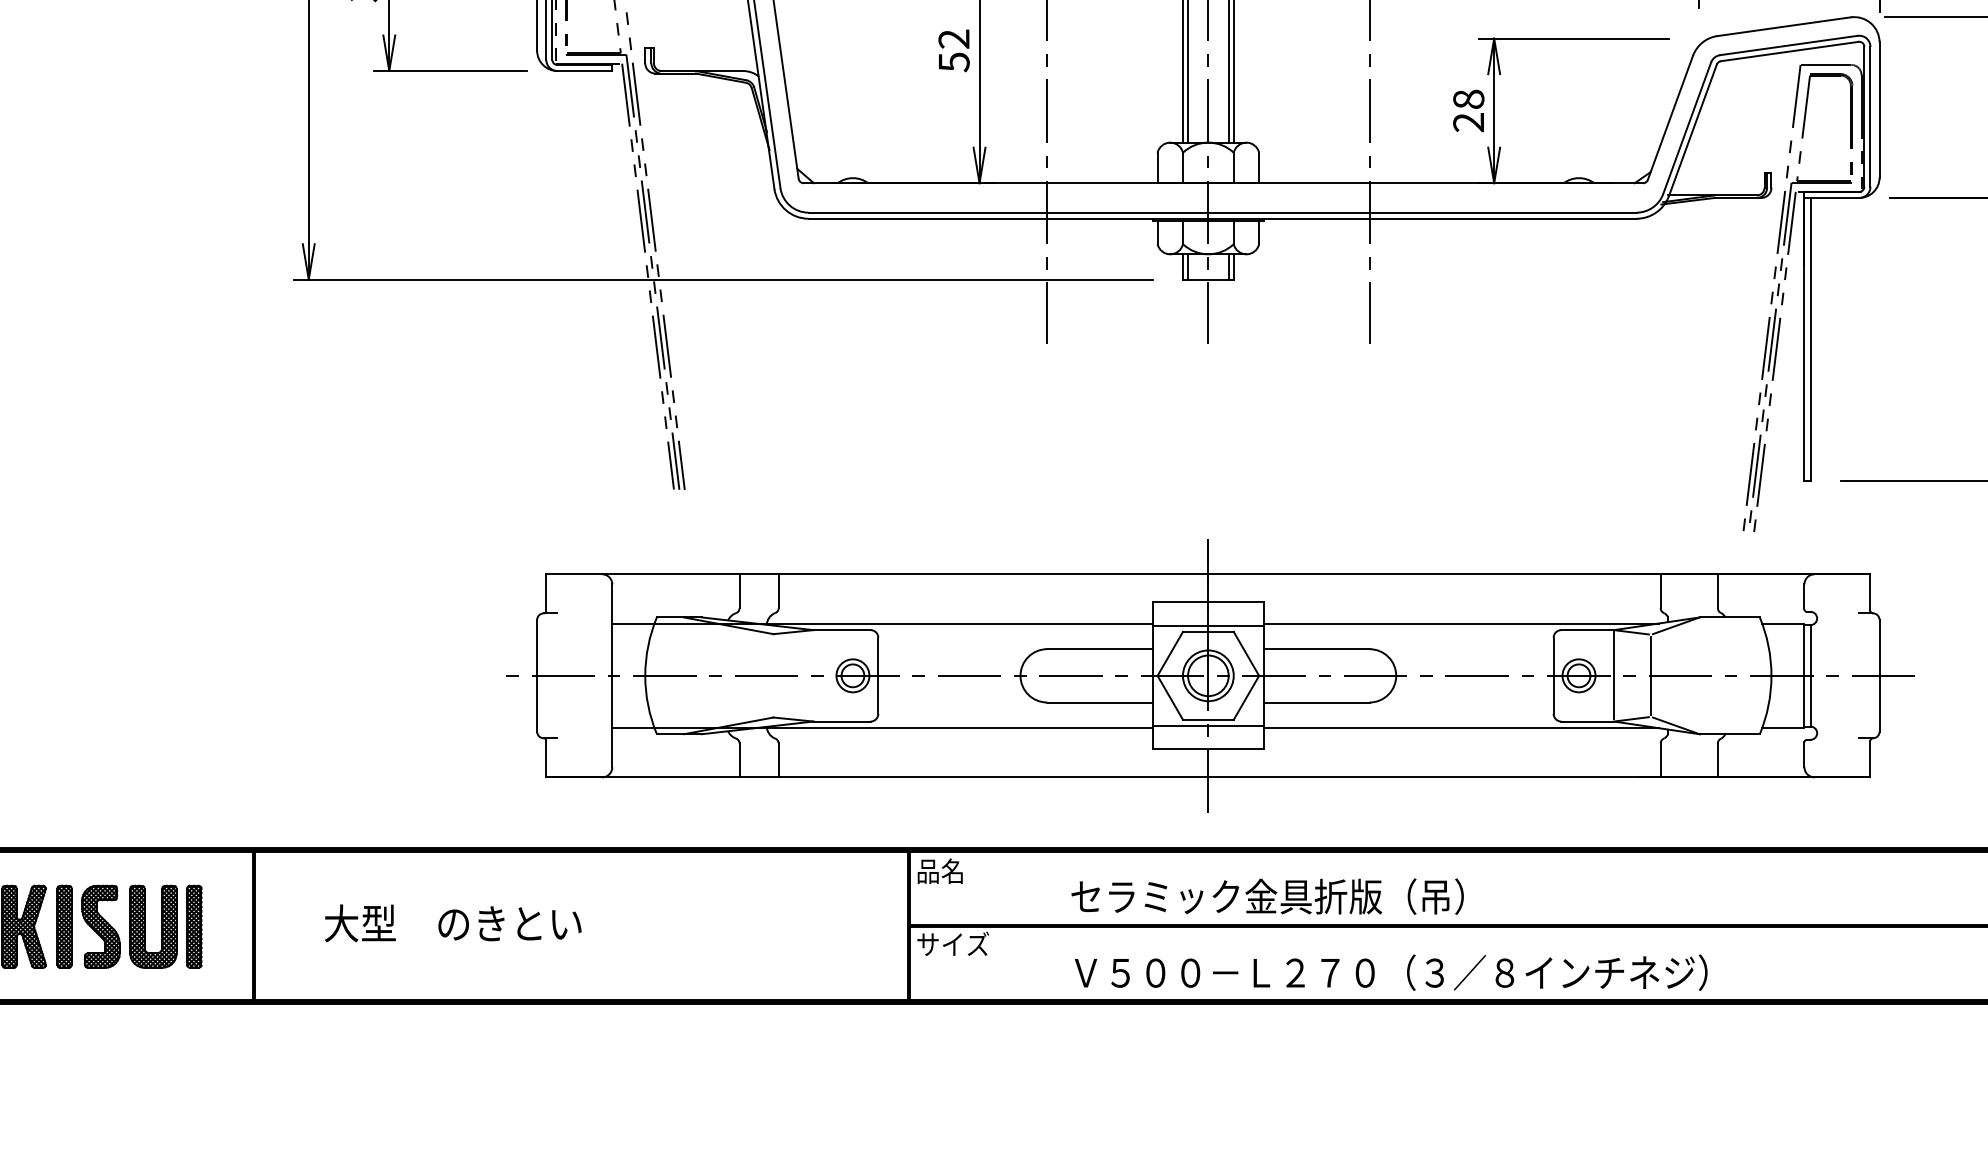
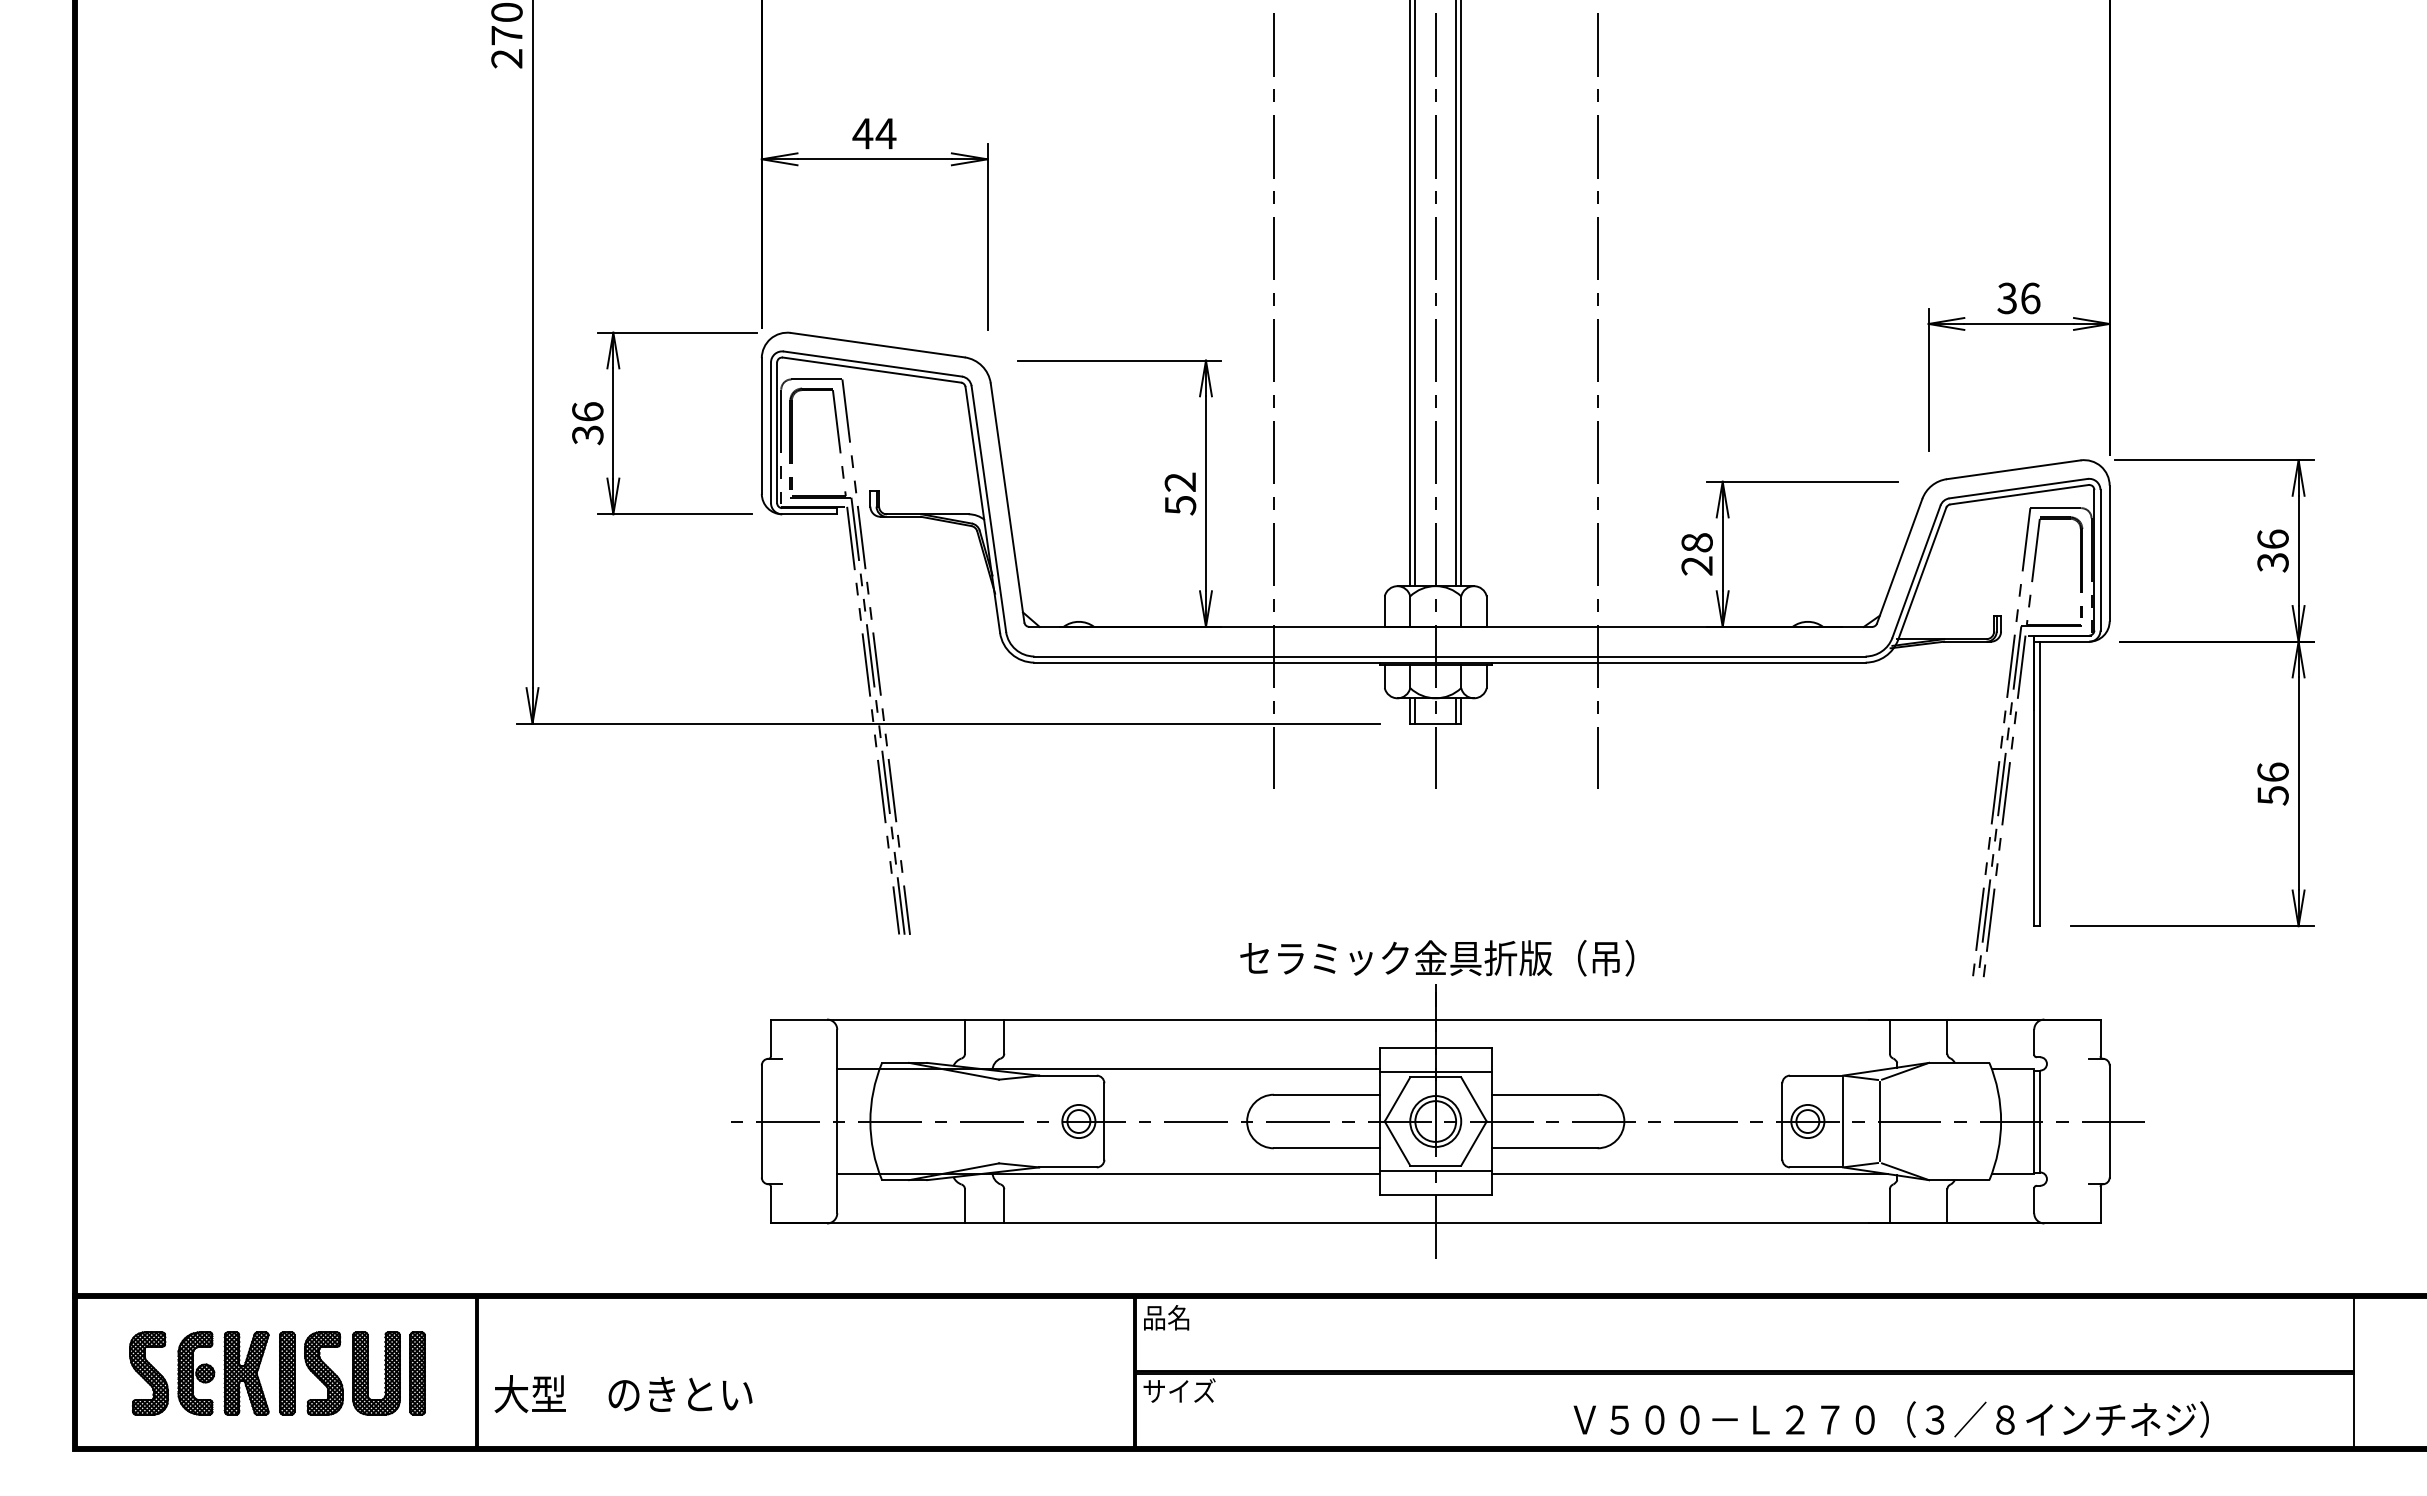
line: (1461, 624) -> (1689, 1069), removed
text: (1267, 896) -> (1437, 958), moved
text: (453, 922) -> (623, 1393), moved
text: (1390, 972) -> (1890, 1419), moved

